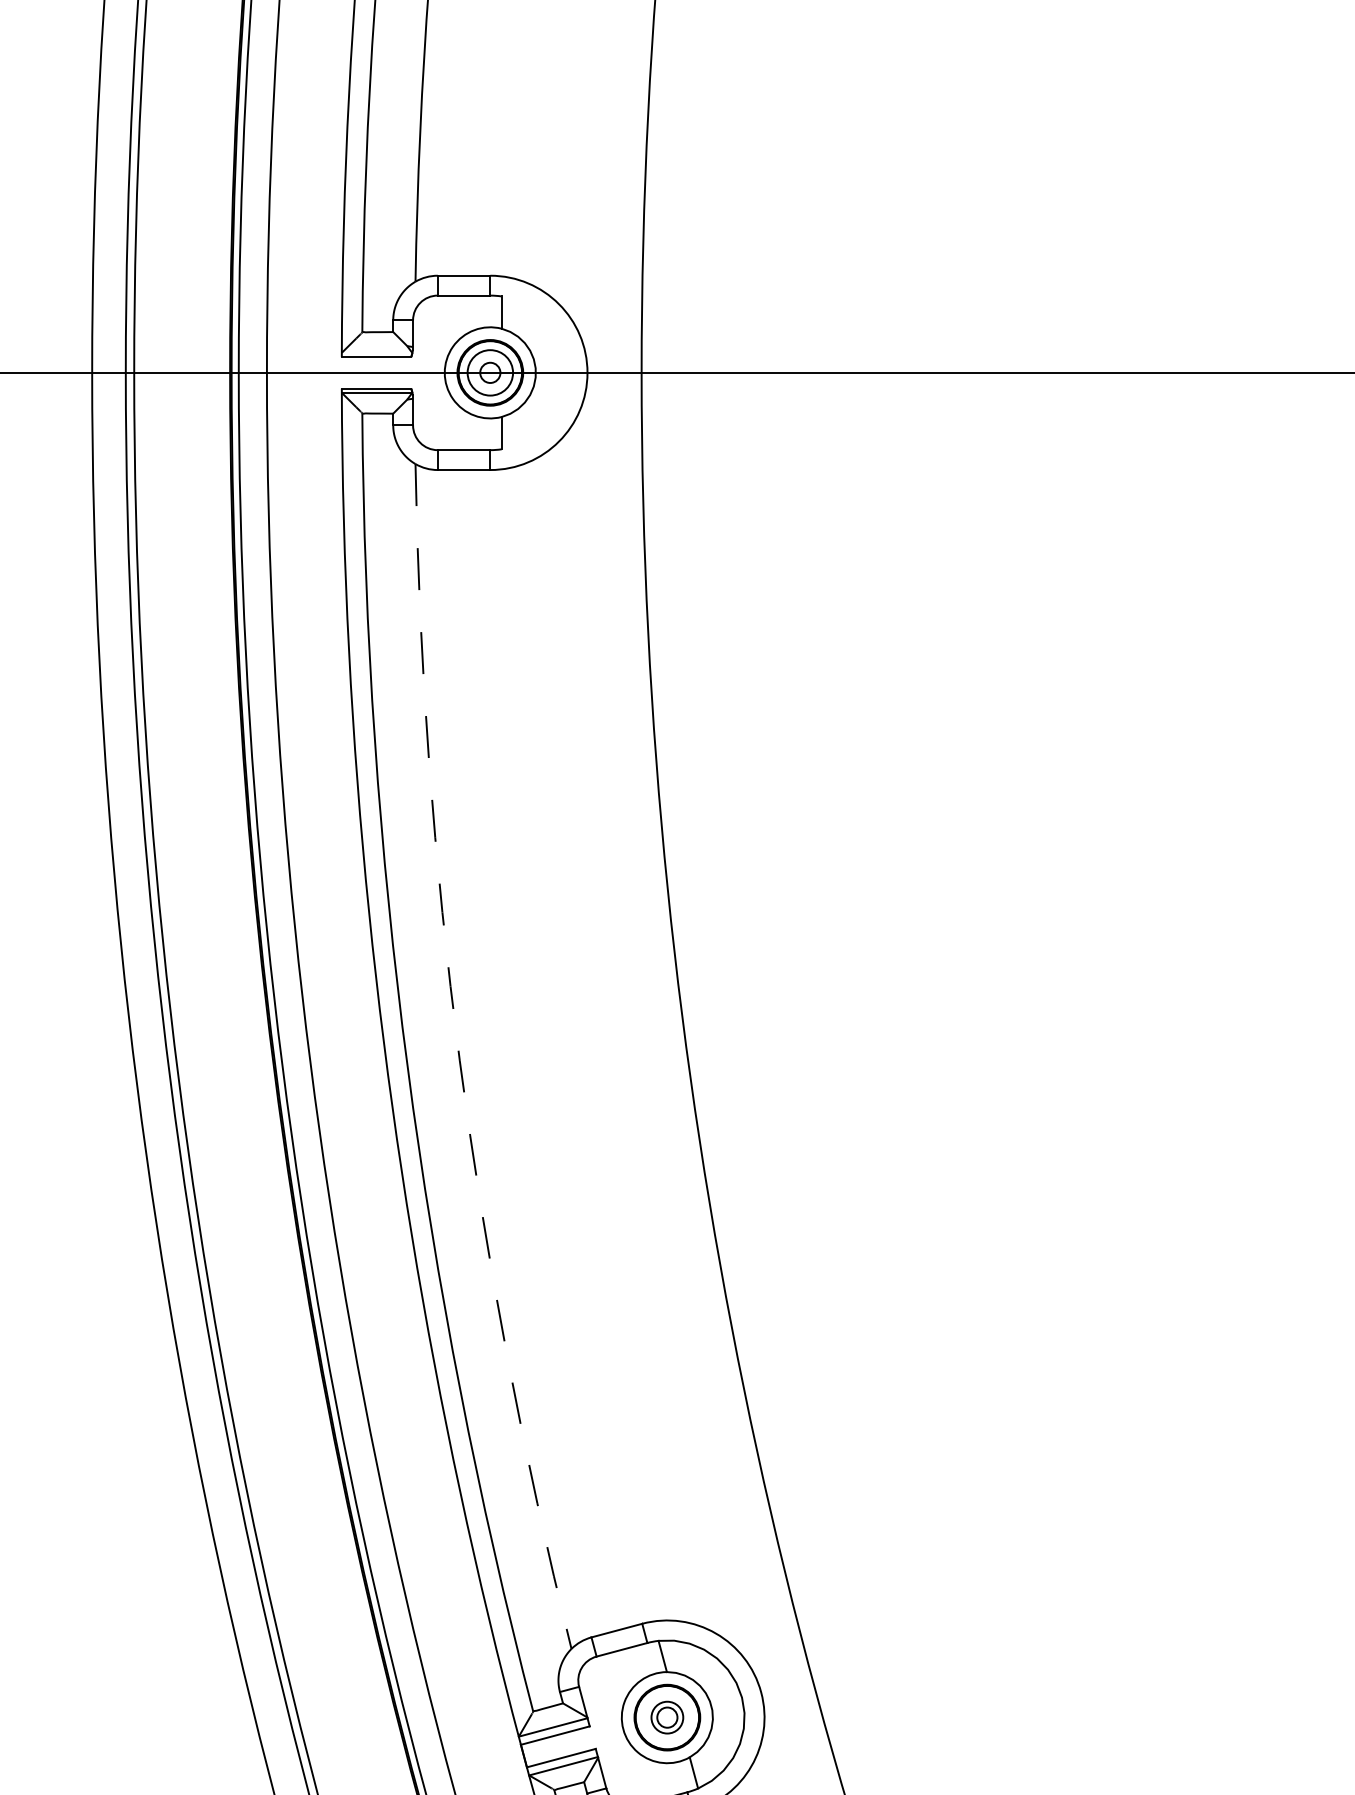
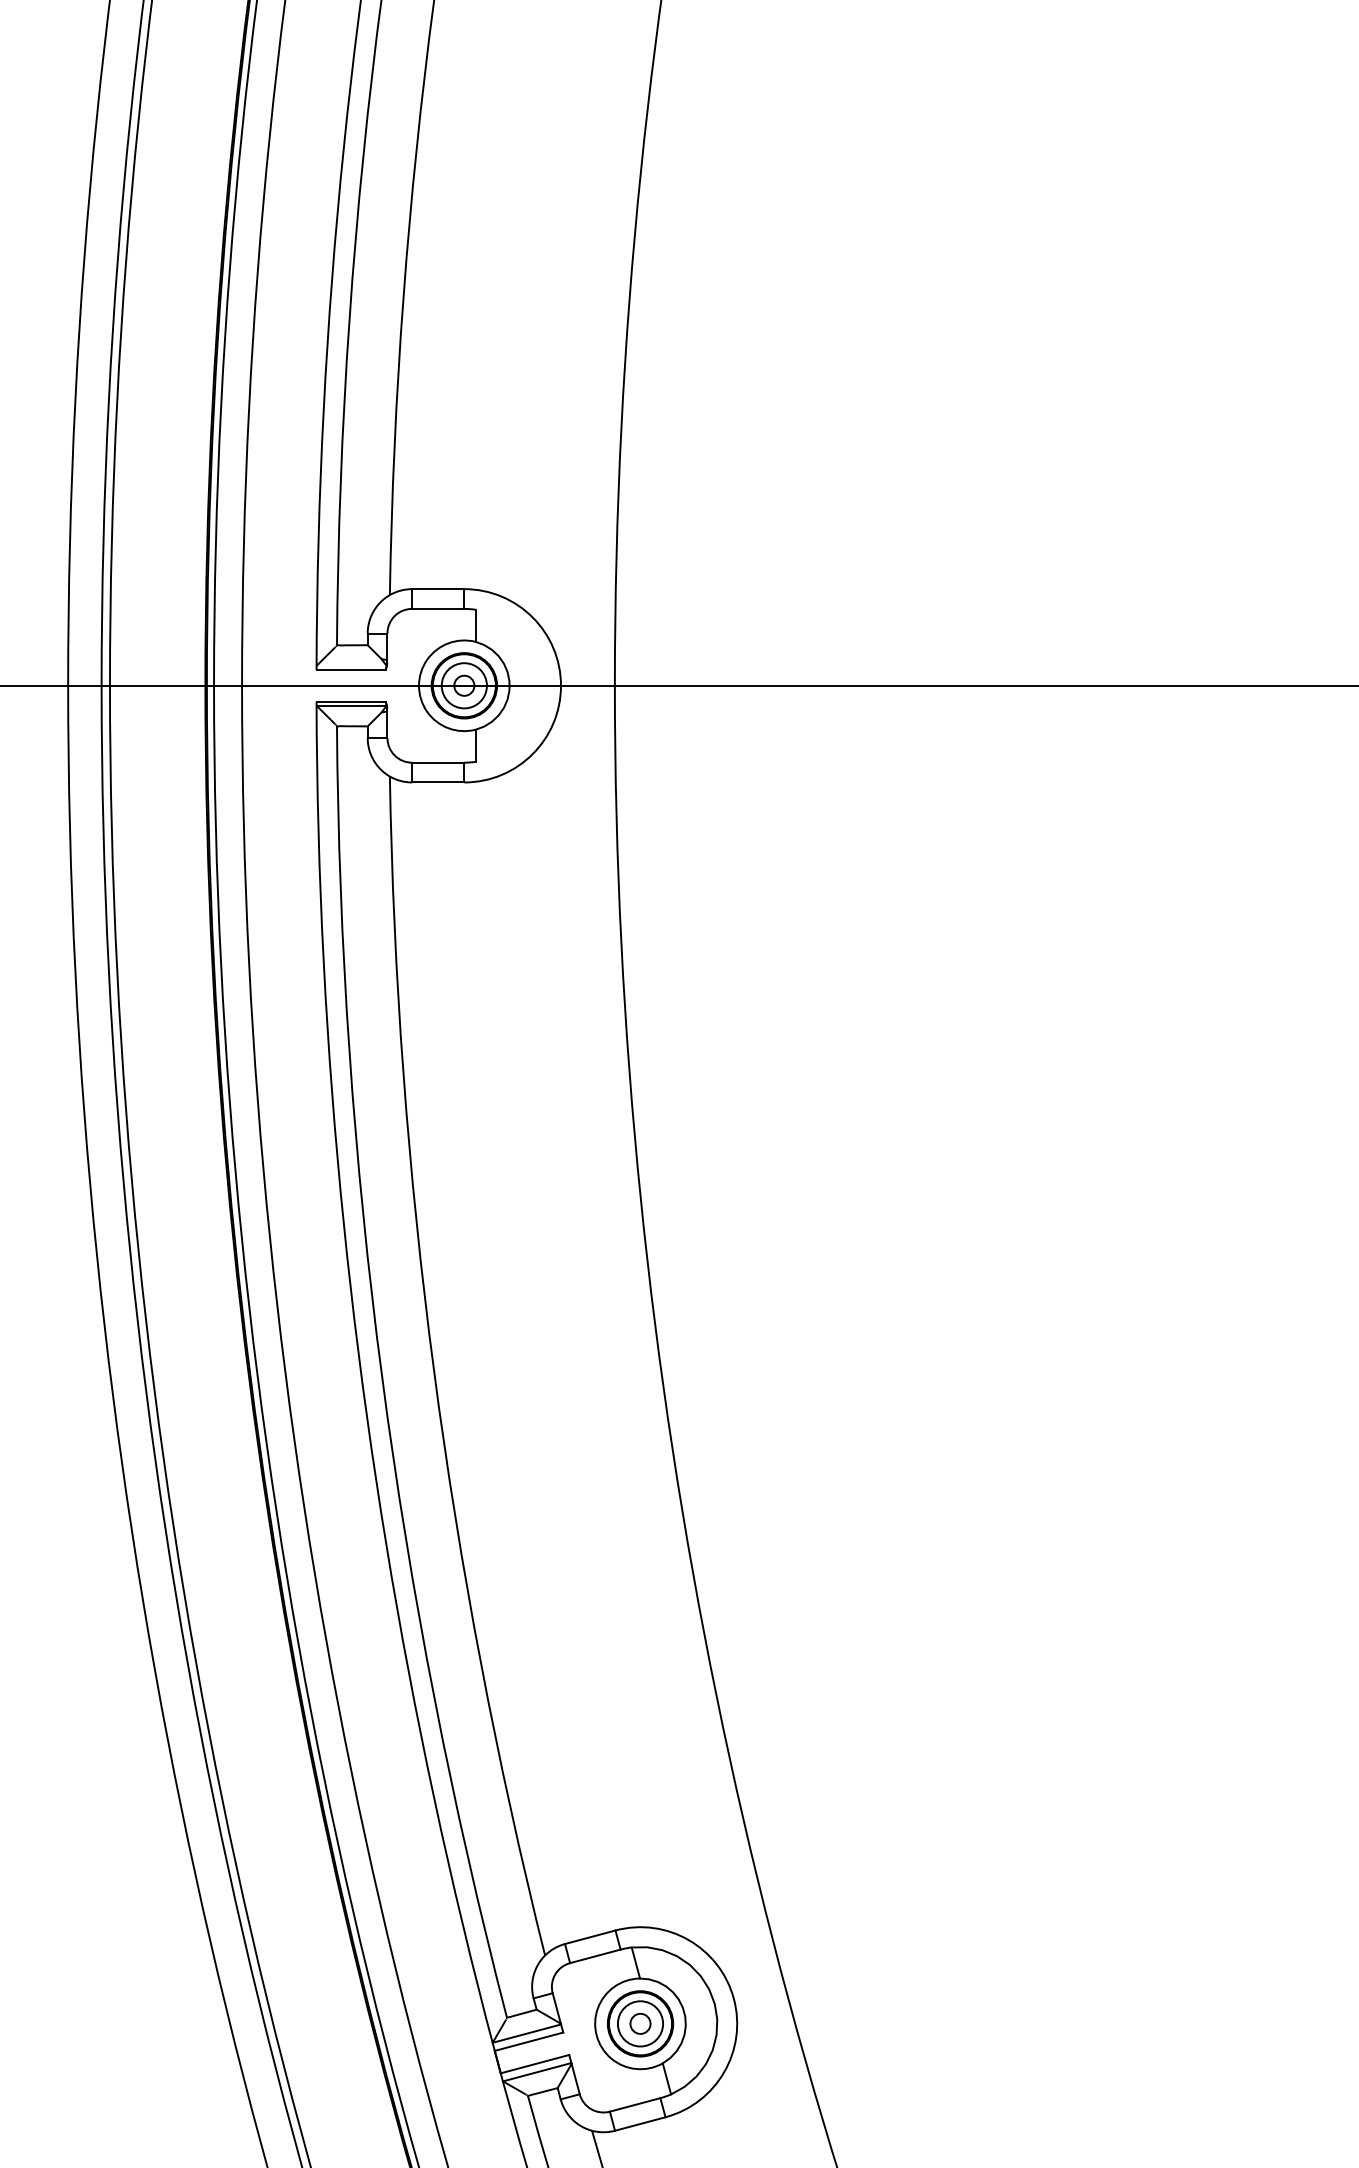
arc: (459, 1061) -> (433, 1370), dashed -> solid
circle: (667, 1717) -> (640, 2023), size x1.43

